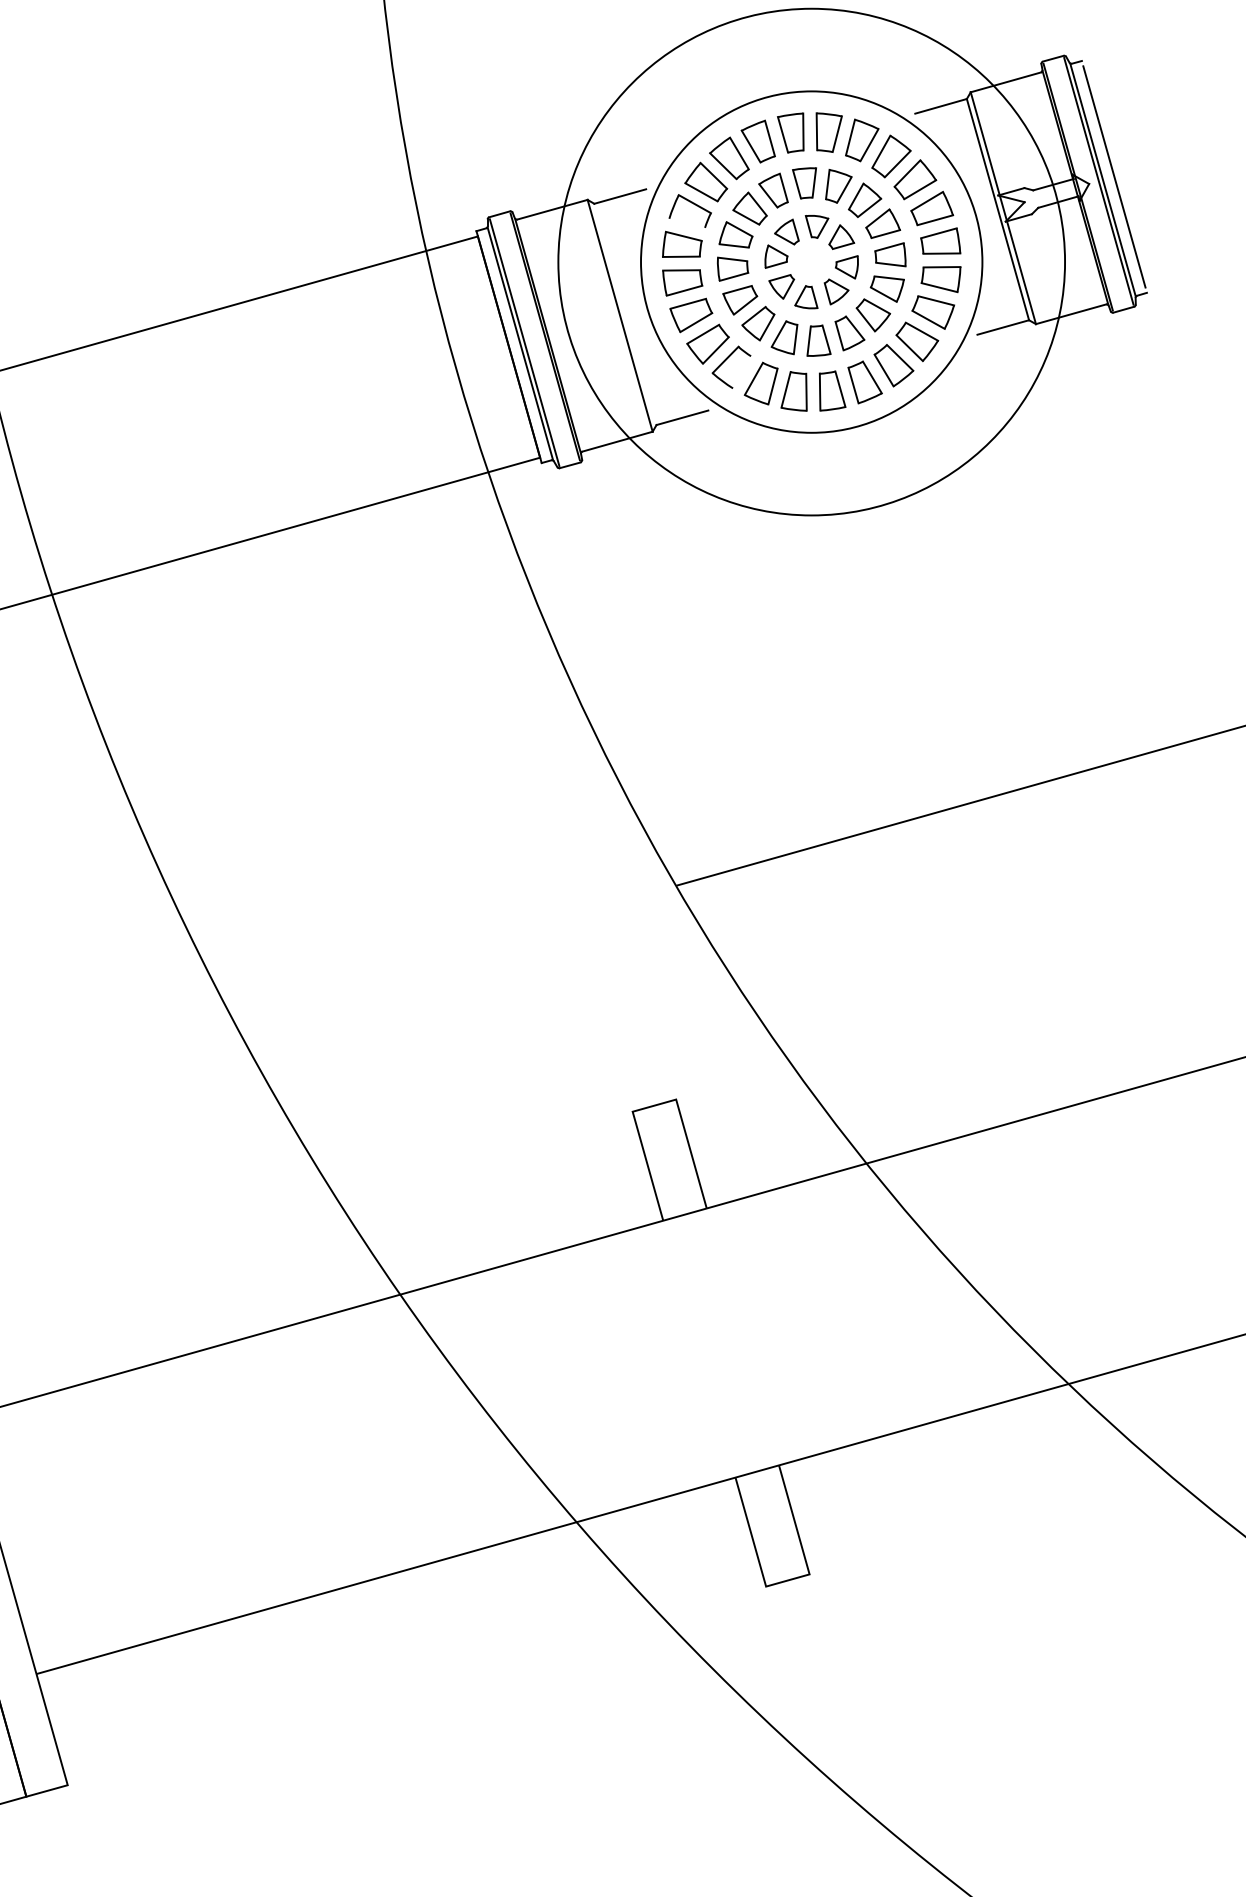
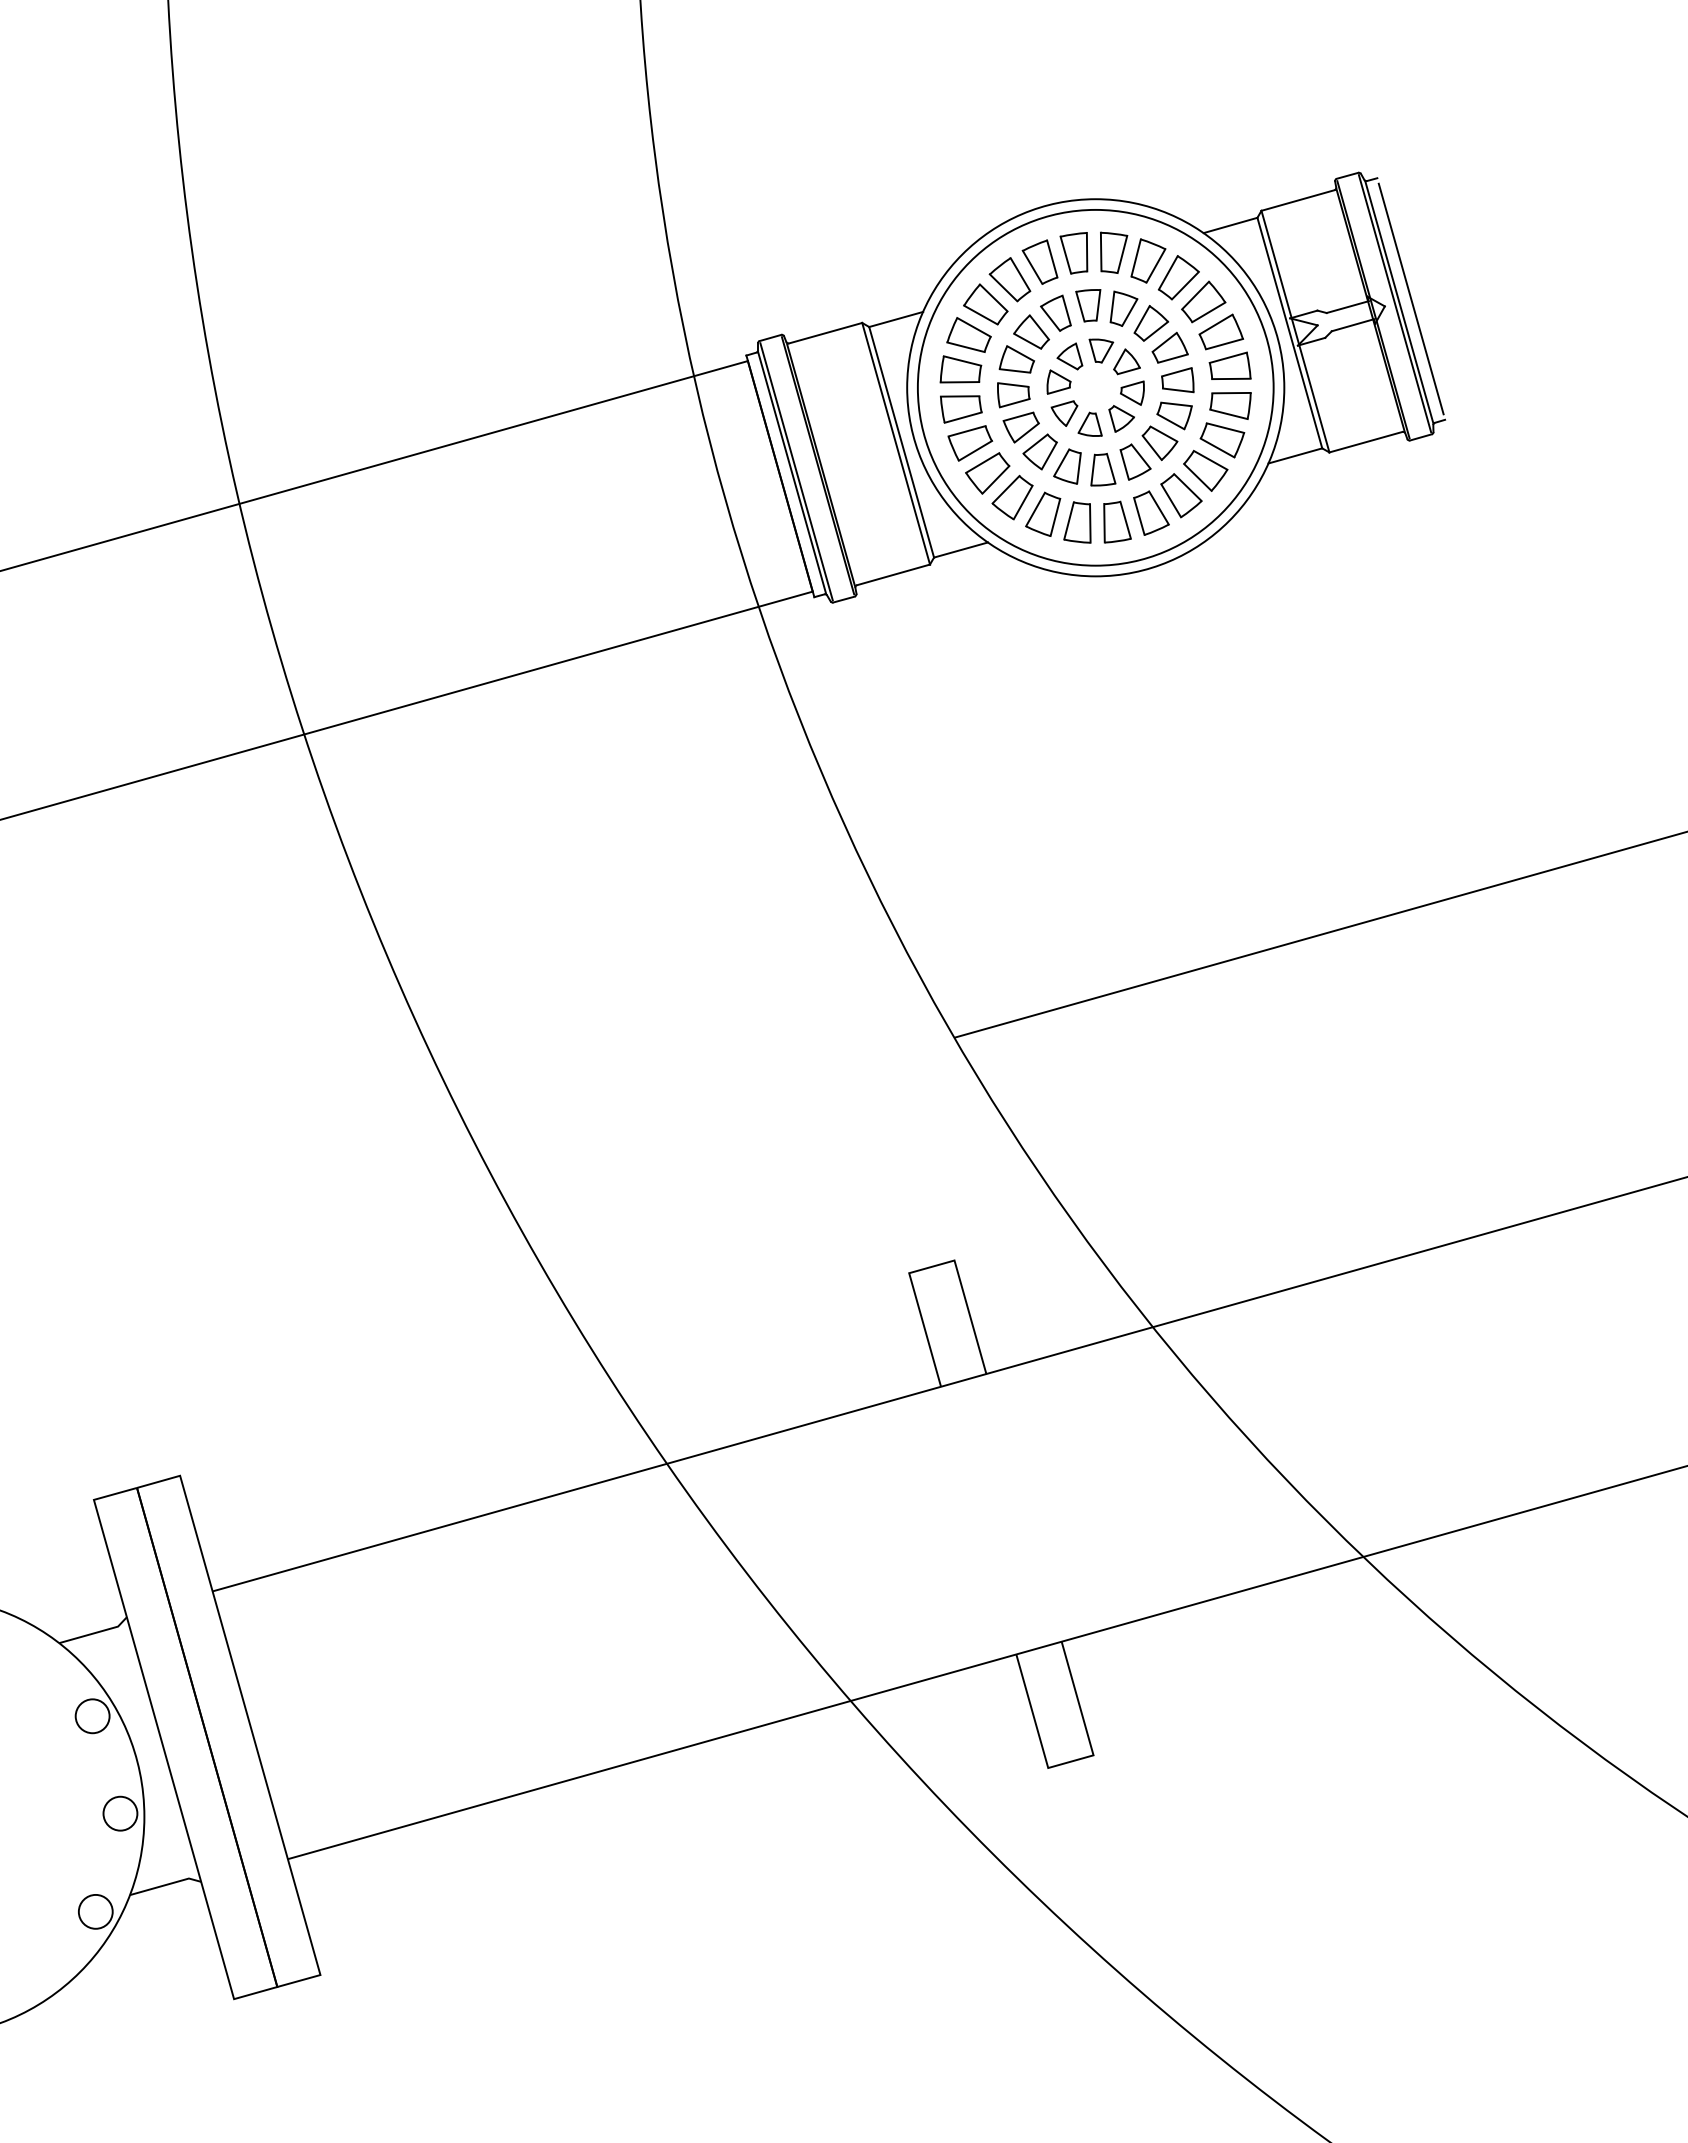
line: (686, 223) -> (965, 347), added
circle: (811, 261) -> (1095, 387), size x0.71
line: (625, 314) -> (901, 442), added
line: (741, 372) -> (1022, 502), added

